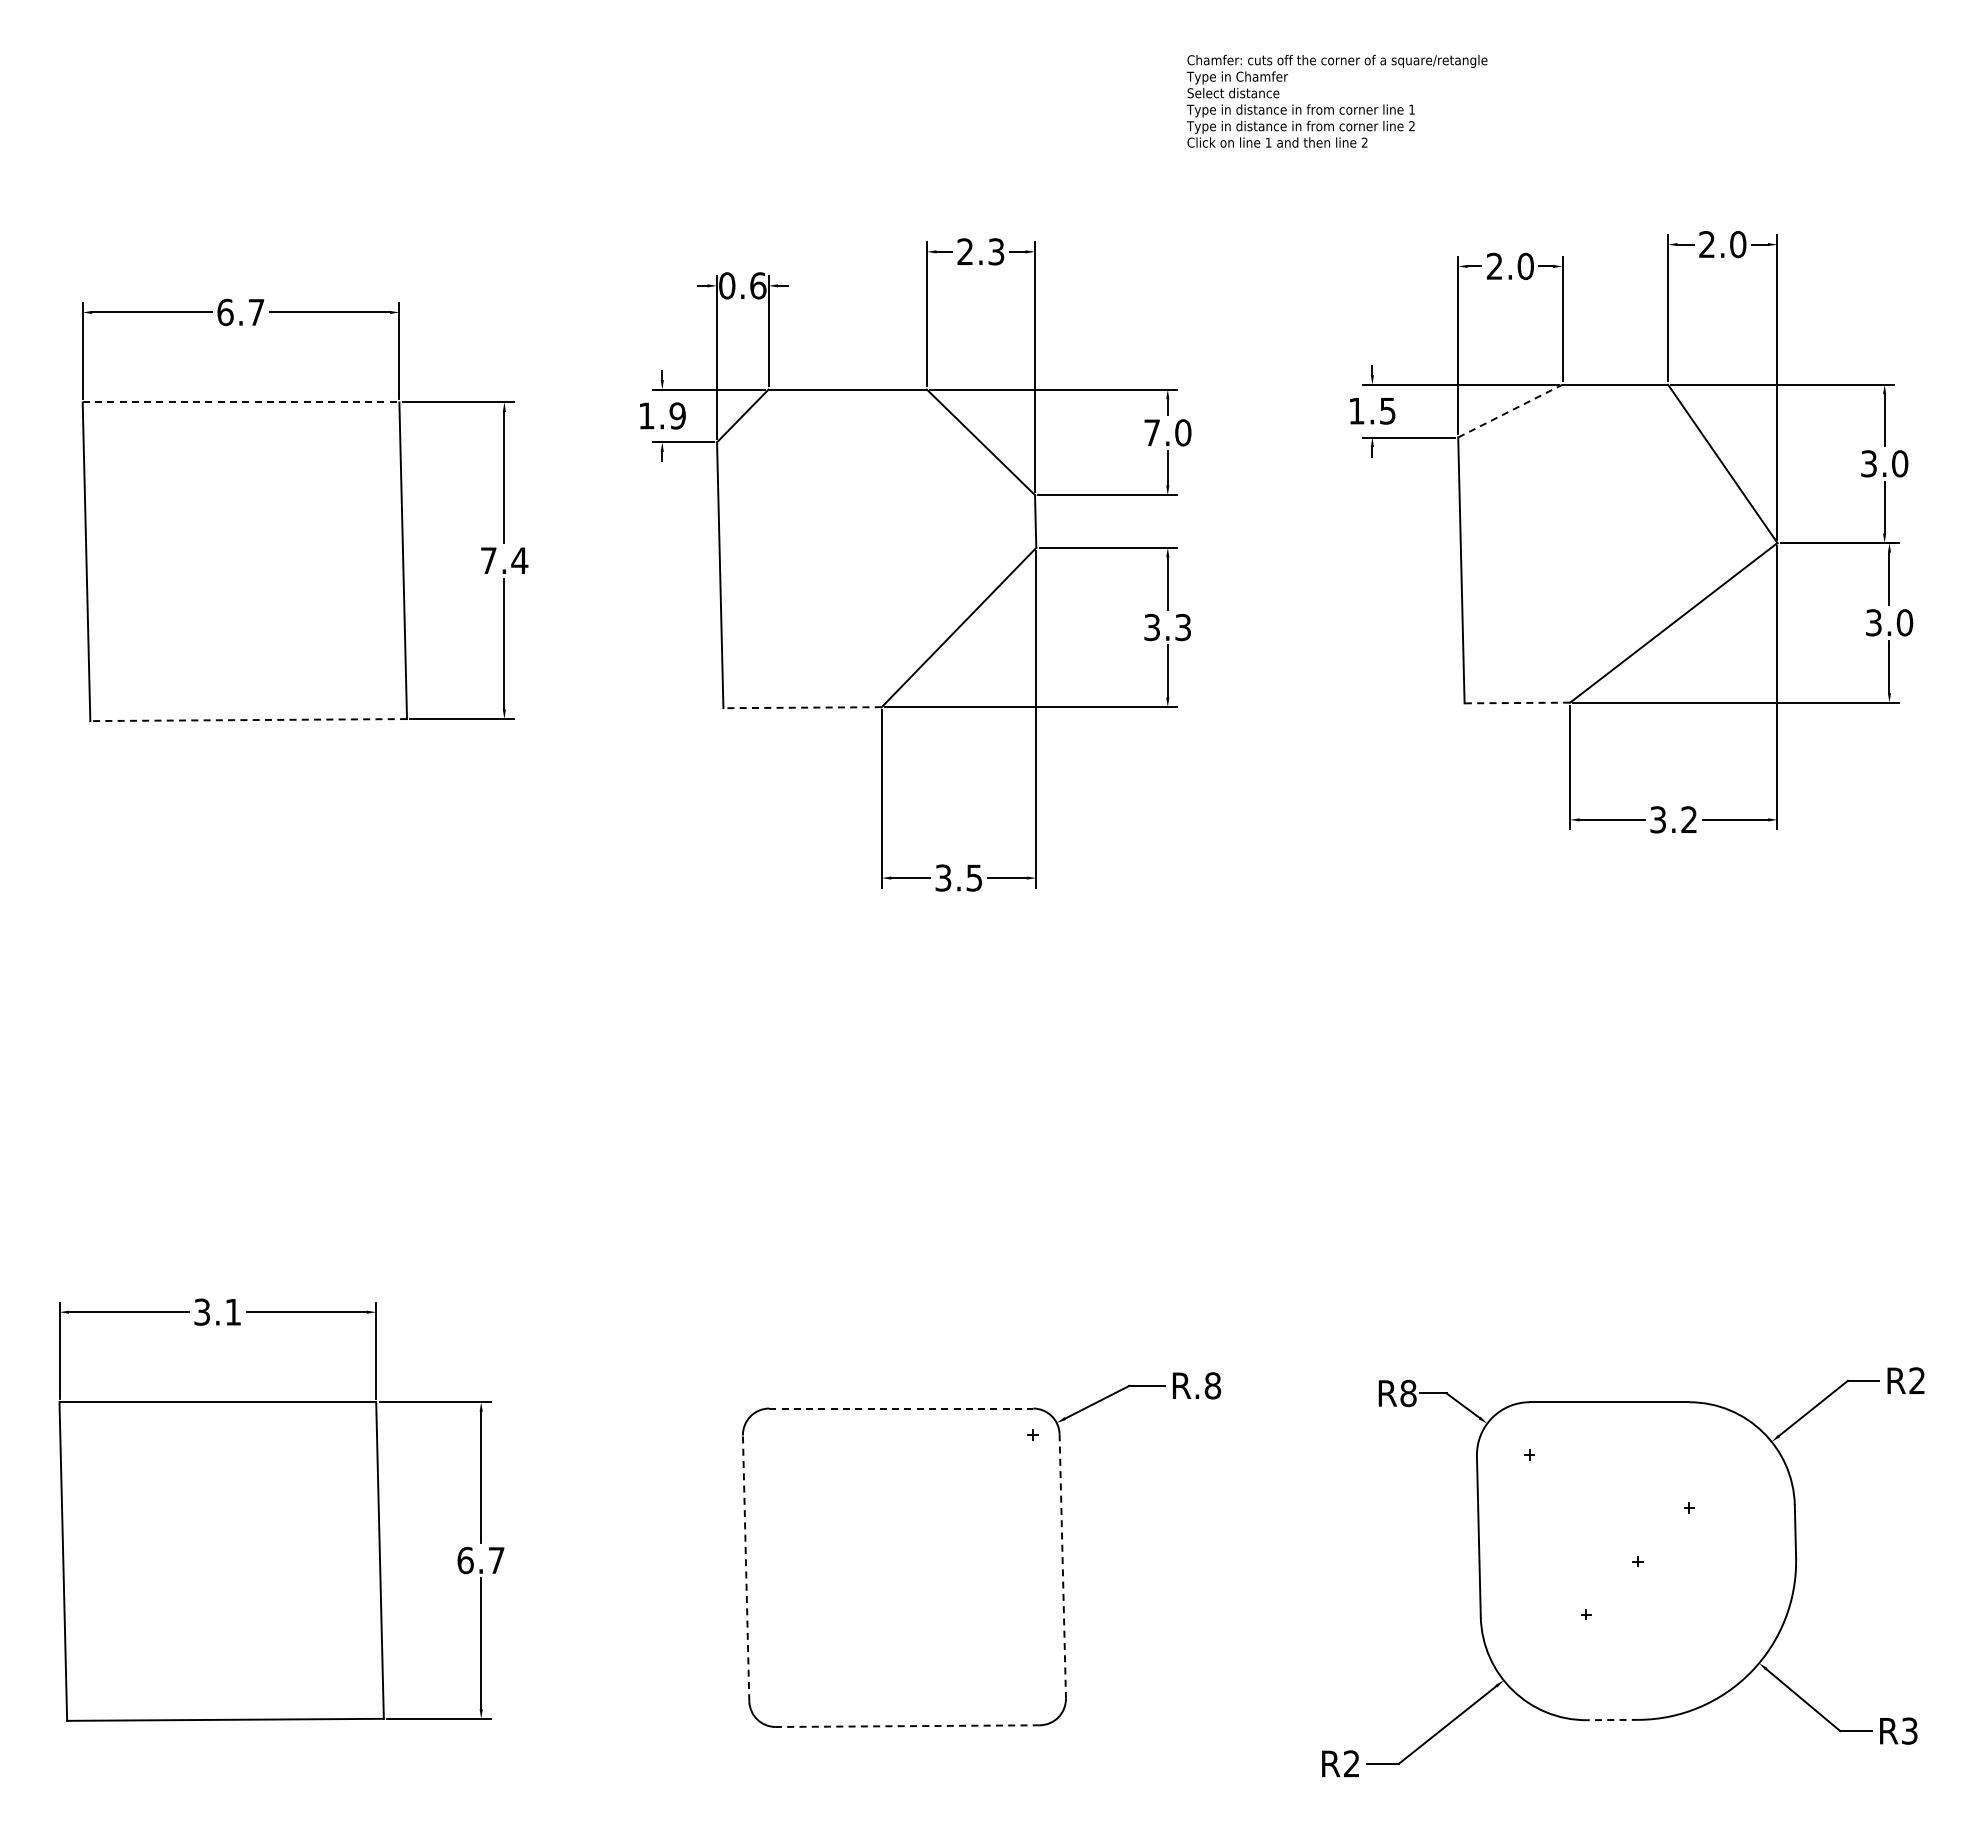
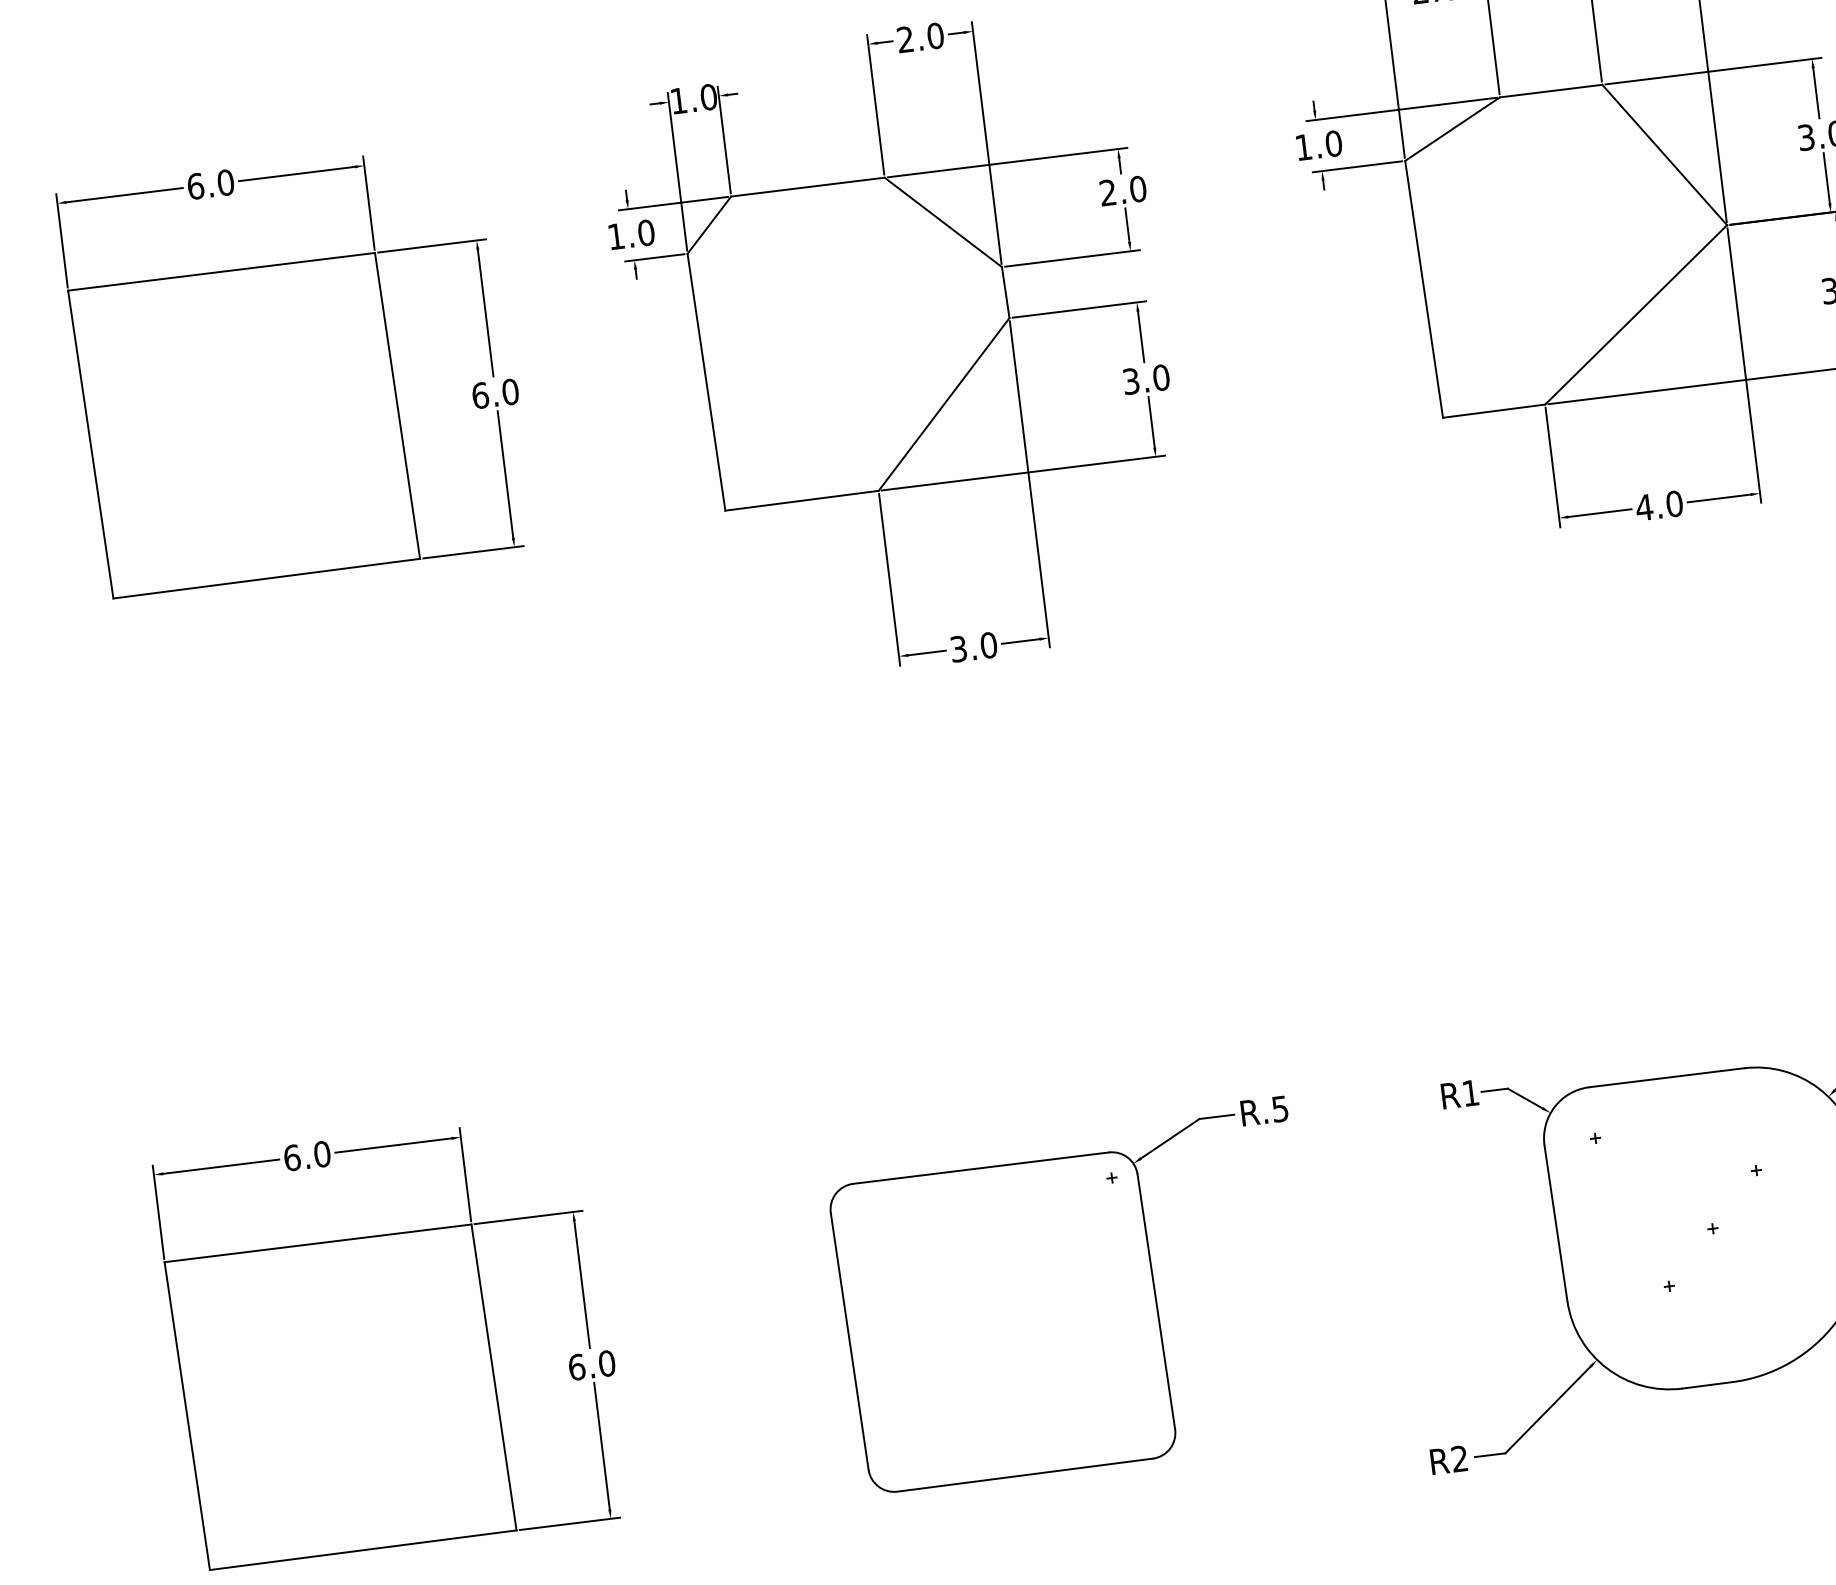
text: (996, 251) -> (935, 35), 2.3 -> 2.0
text: (742, 285) -> (693, 98), 0.6 -> 1.0
text: (256, 312) -> (225, 182), 6.7 -> 6.0
line: (241, 402) -> (222, 271), dashed -> solid
text: (1387, 410) -> (1333, 143), 1.5 -> 1.0
line: (1510, 410) -> (1452, 128), dashed -> solid
text: (677, 415) -> (646, 232), 1.9 -> 1.0
text: (1151, 432) -> (1107, 192), 7.0 -> 2.0
text: (504, 560) -> (495, 393), 7.4 -> 6.0
text: (1183, 627) -> (1161, 377), 3.3 -> 3.0
line: (1517, 703) -> (1494, 411), dashed -> solid
line: (802, 707) -> (801, 500), dashed -> solid
line: (248, 720) -> (266, 579), dashed -> solid
text: (1673, 819) -> (1659, 505), 3.2 -> 4.0
text: (974, 877) -> (988, 644), 3.5 -> 3.0
text: (217, 1311) -> (306, 1155), 3.1 -> 6.0
text: (1212, 1385) -> (1279, 1108), R.8 -> R.5
text: (1408, 1393) -> (1470, 1093), R8 -> R1
line: (901, 1408) -> (981, 1168), dashed -> solid
text: (496, 1560) -> (606, 1363), 6.7 -> 6.0
line: (1062, 1566) -> (1156, 1302), dashed -> solid
line: (746, 1568) -> (850, 1341), dashed -> solid
line: (1612, 1720) -> (1707, 1385), dashed -> solid
line: (907, 1726) -> (1024, 1475), dashed -> solid

